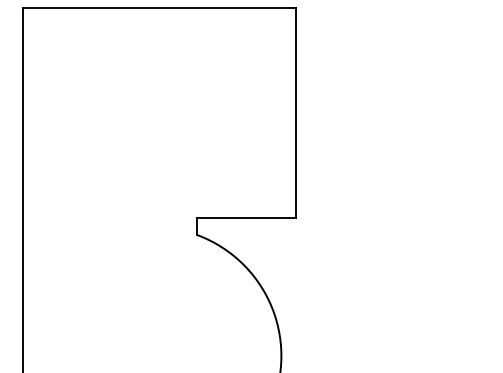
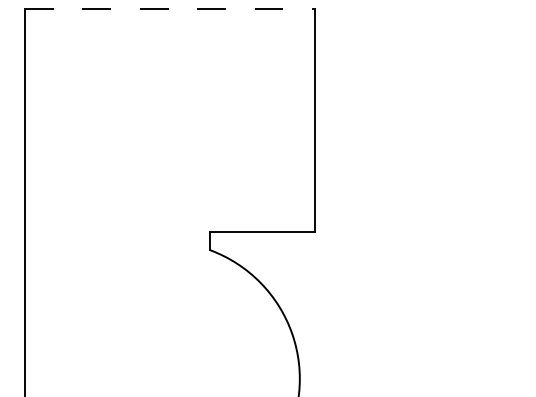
line: (159, 8) -> (170, 8), solid -> dashed

